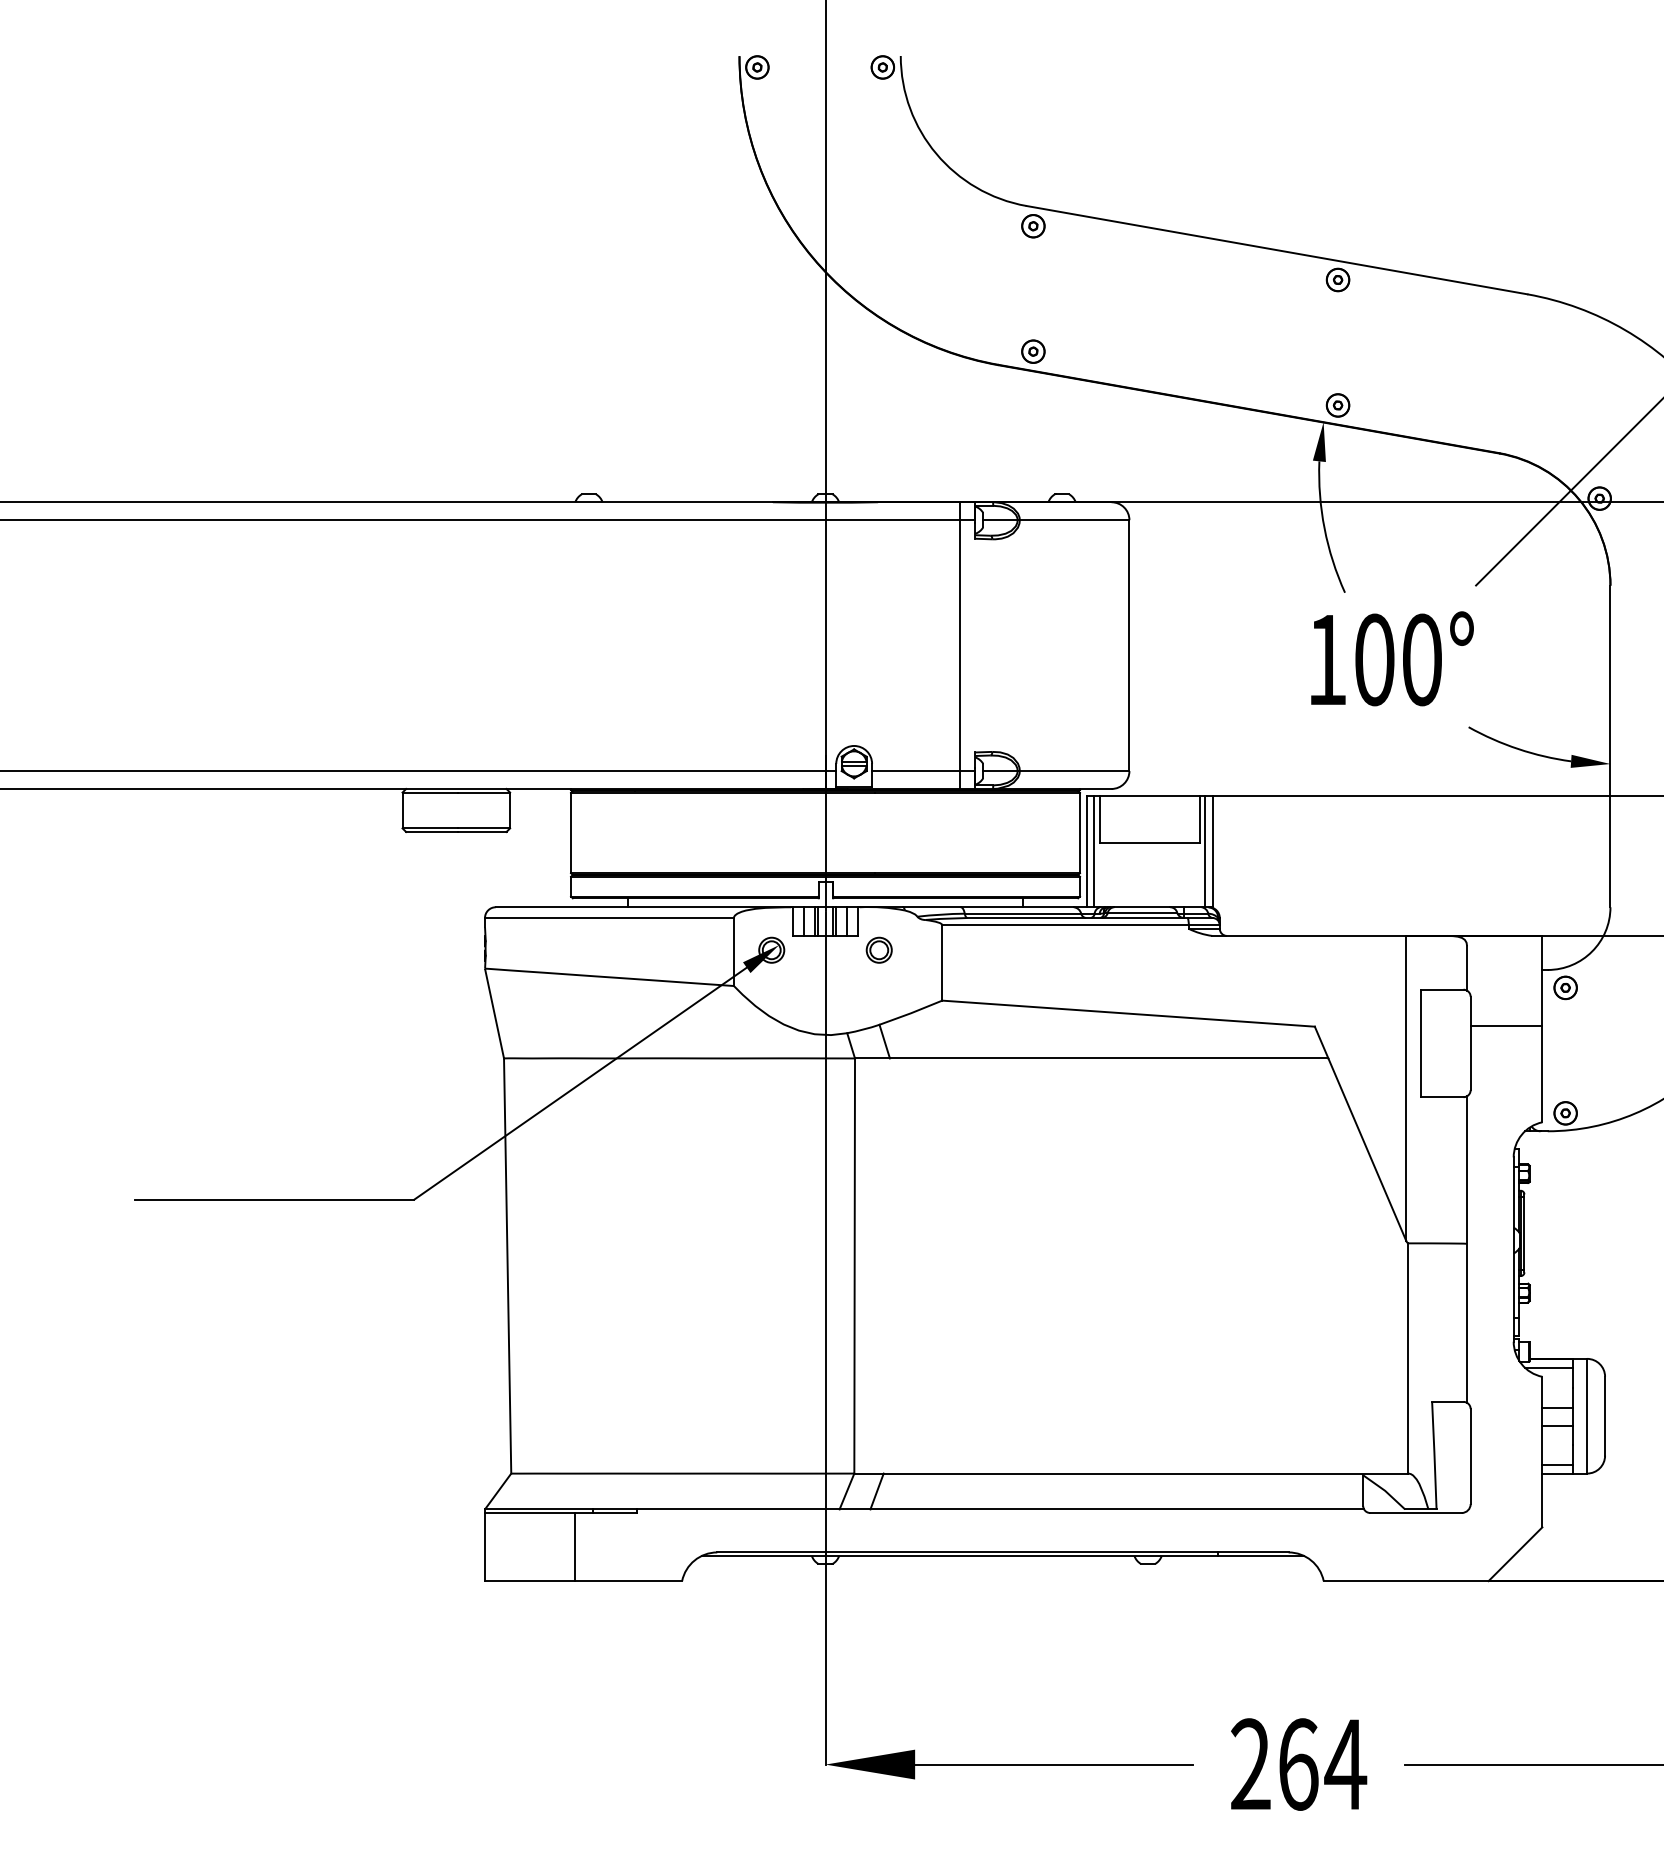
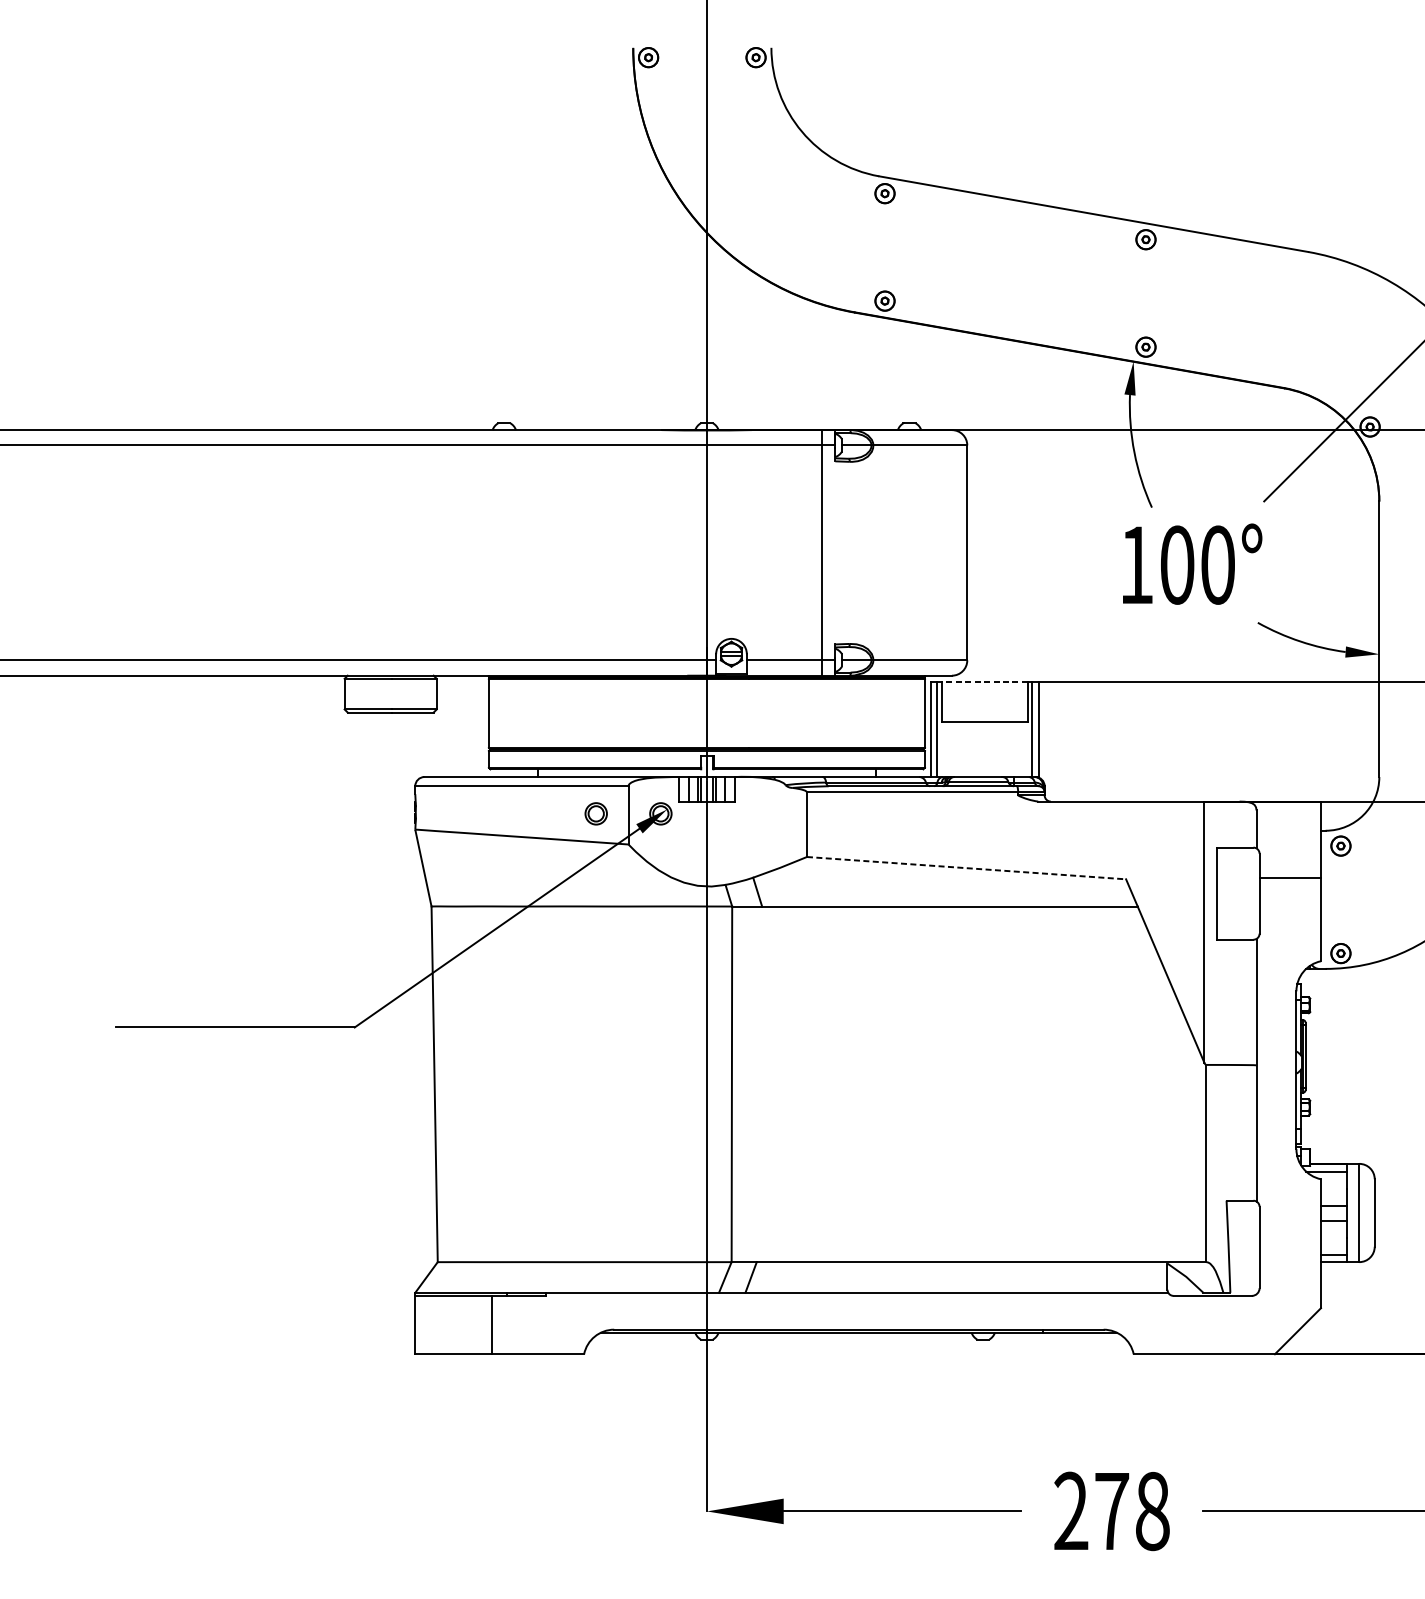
line: (1149, 796) -> (984, 682), solid -> dashed
part: (878, 949) -> (595, 813), moved
line: (1128, 1013) -> (966, 868), solid -> dashed
text: (1323, 1764) -> (1133, 1511), 264 -> 278

